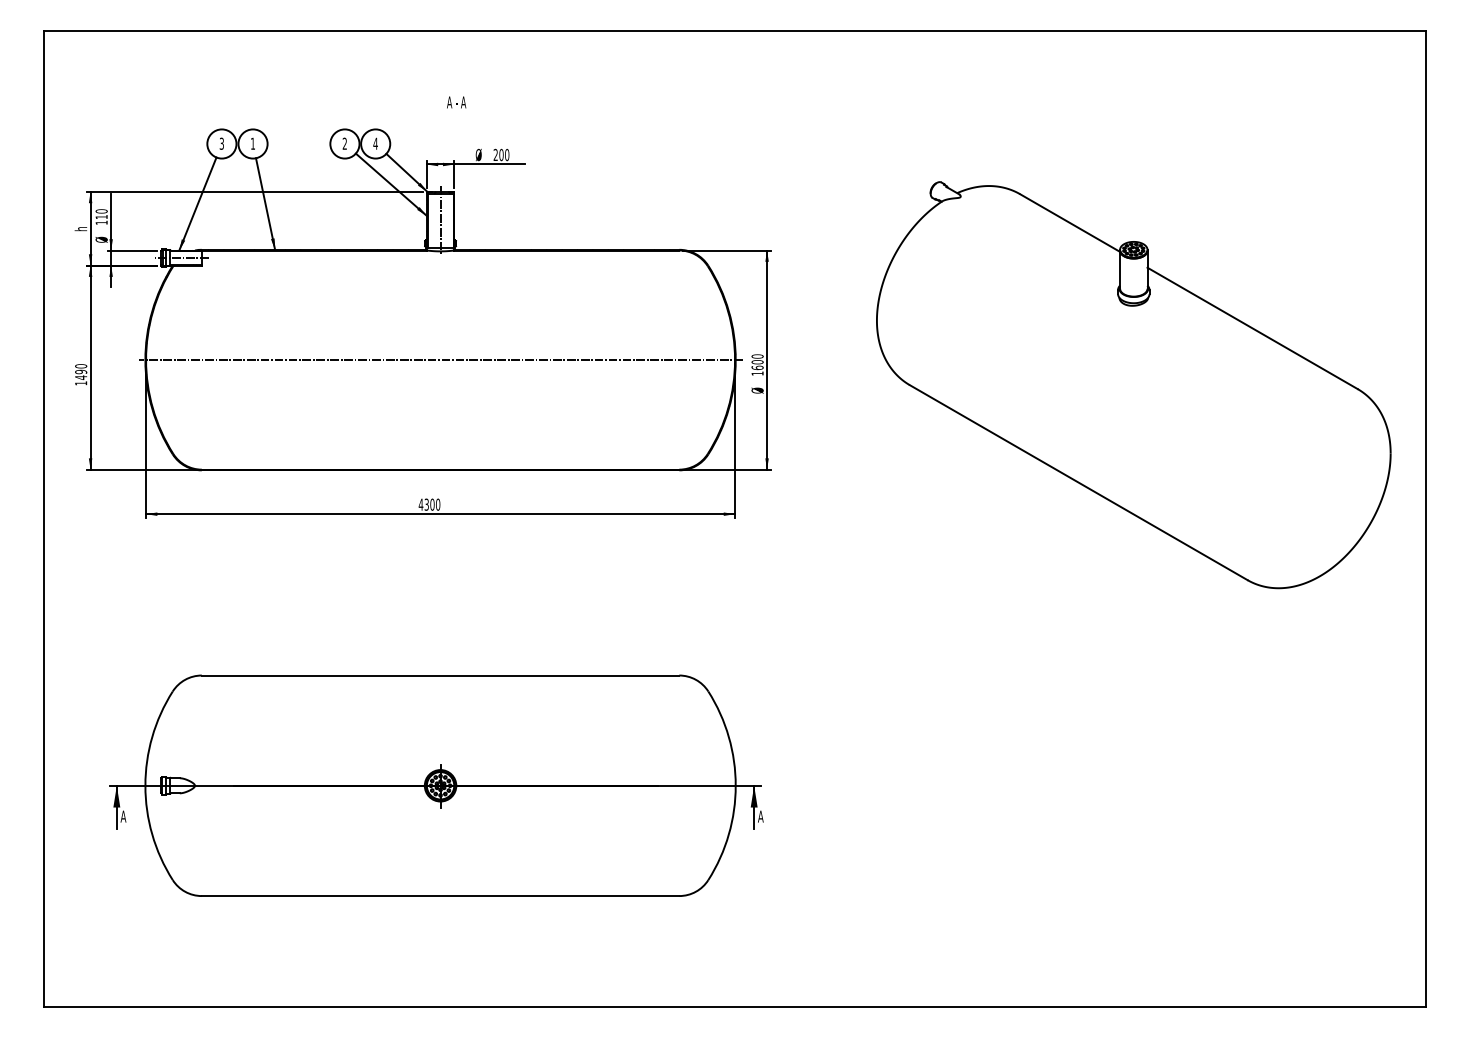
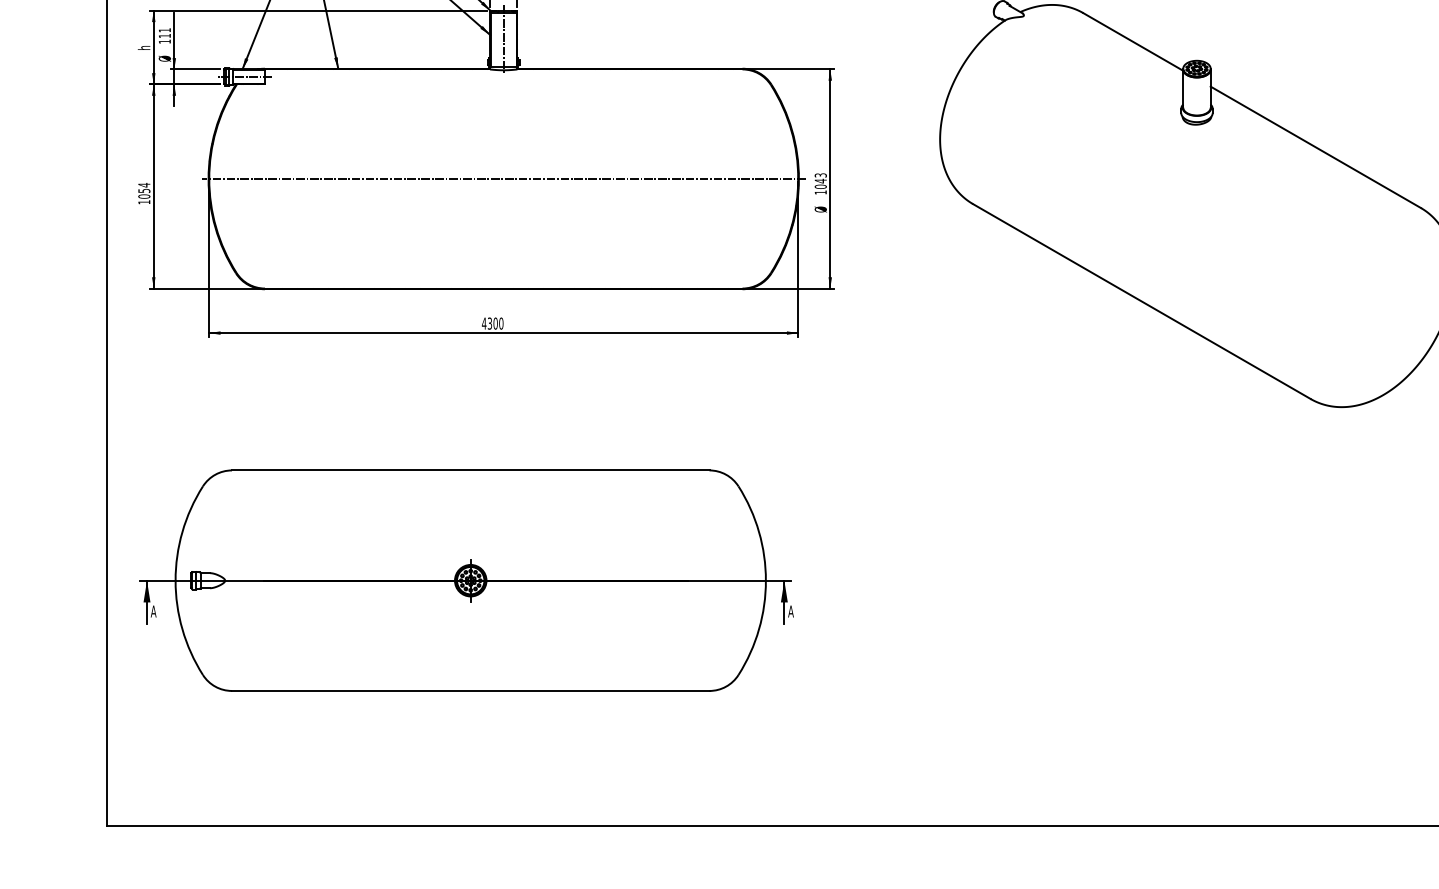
text: (101, 211) -> (164, 30), 110 -> 111
text: (757, 361) -> (820, 180), 1600 -> 1043
text: (81, 372) -> (144, 191), 1490 -> 1054
part: (436, 785) -> (466, 580), moved

